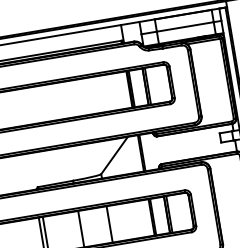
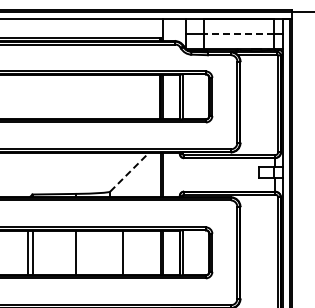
line: (184, 26) -> (238, 33), solid -> dashed
line: (114, 155) -> (129, 172), solid -> dashed
line: (109, 224) -> (123, 252), moved

